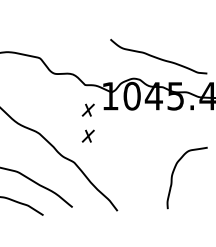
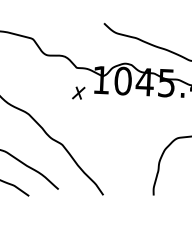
part: (87, 135) -> (76, 118), removed

